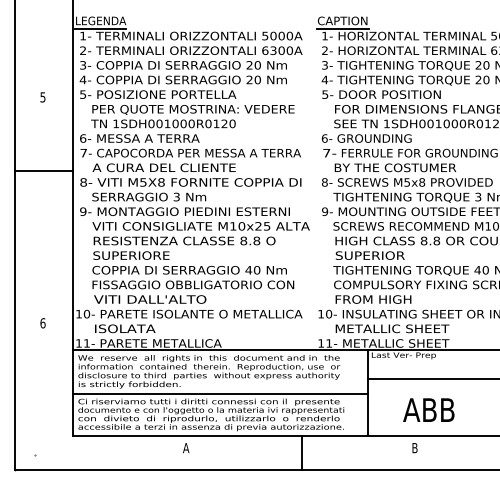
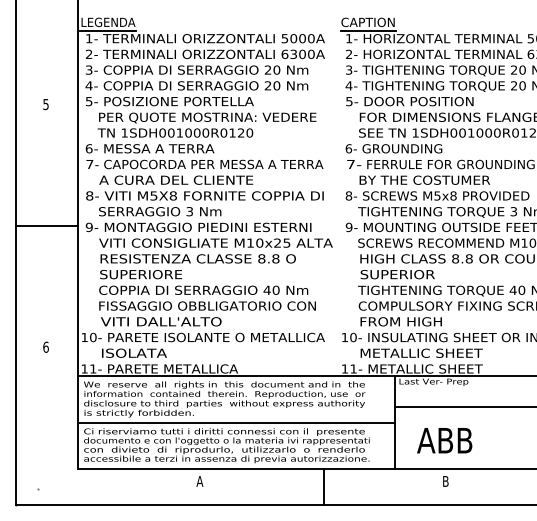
line: (44, 170) -> (47, 225), moved
text: (428, 409) -> (444, 440), moved

